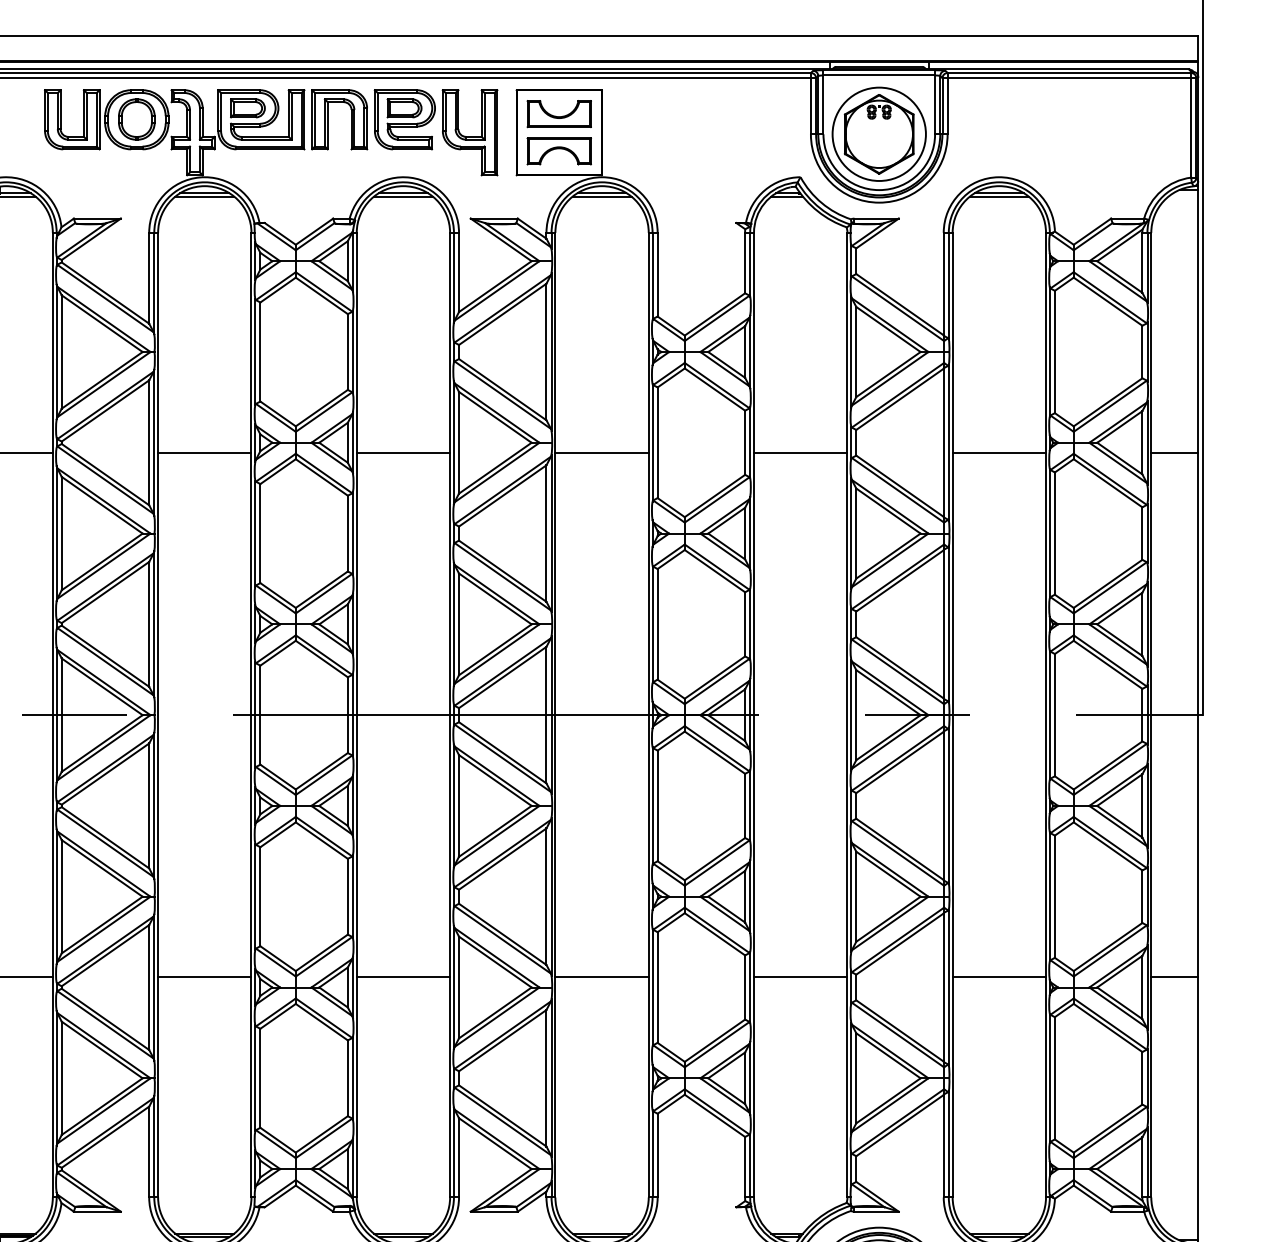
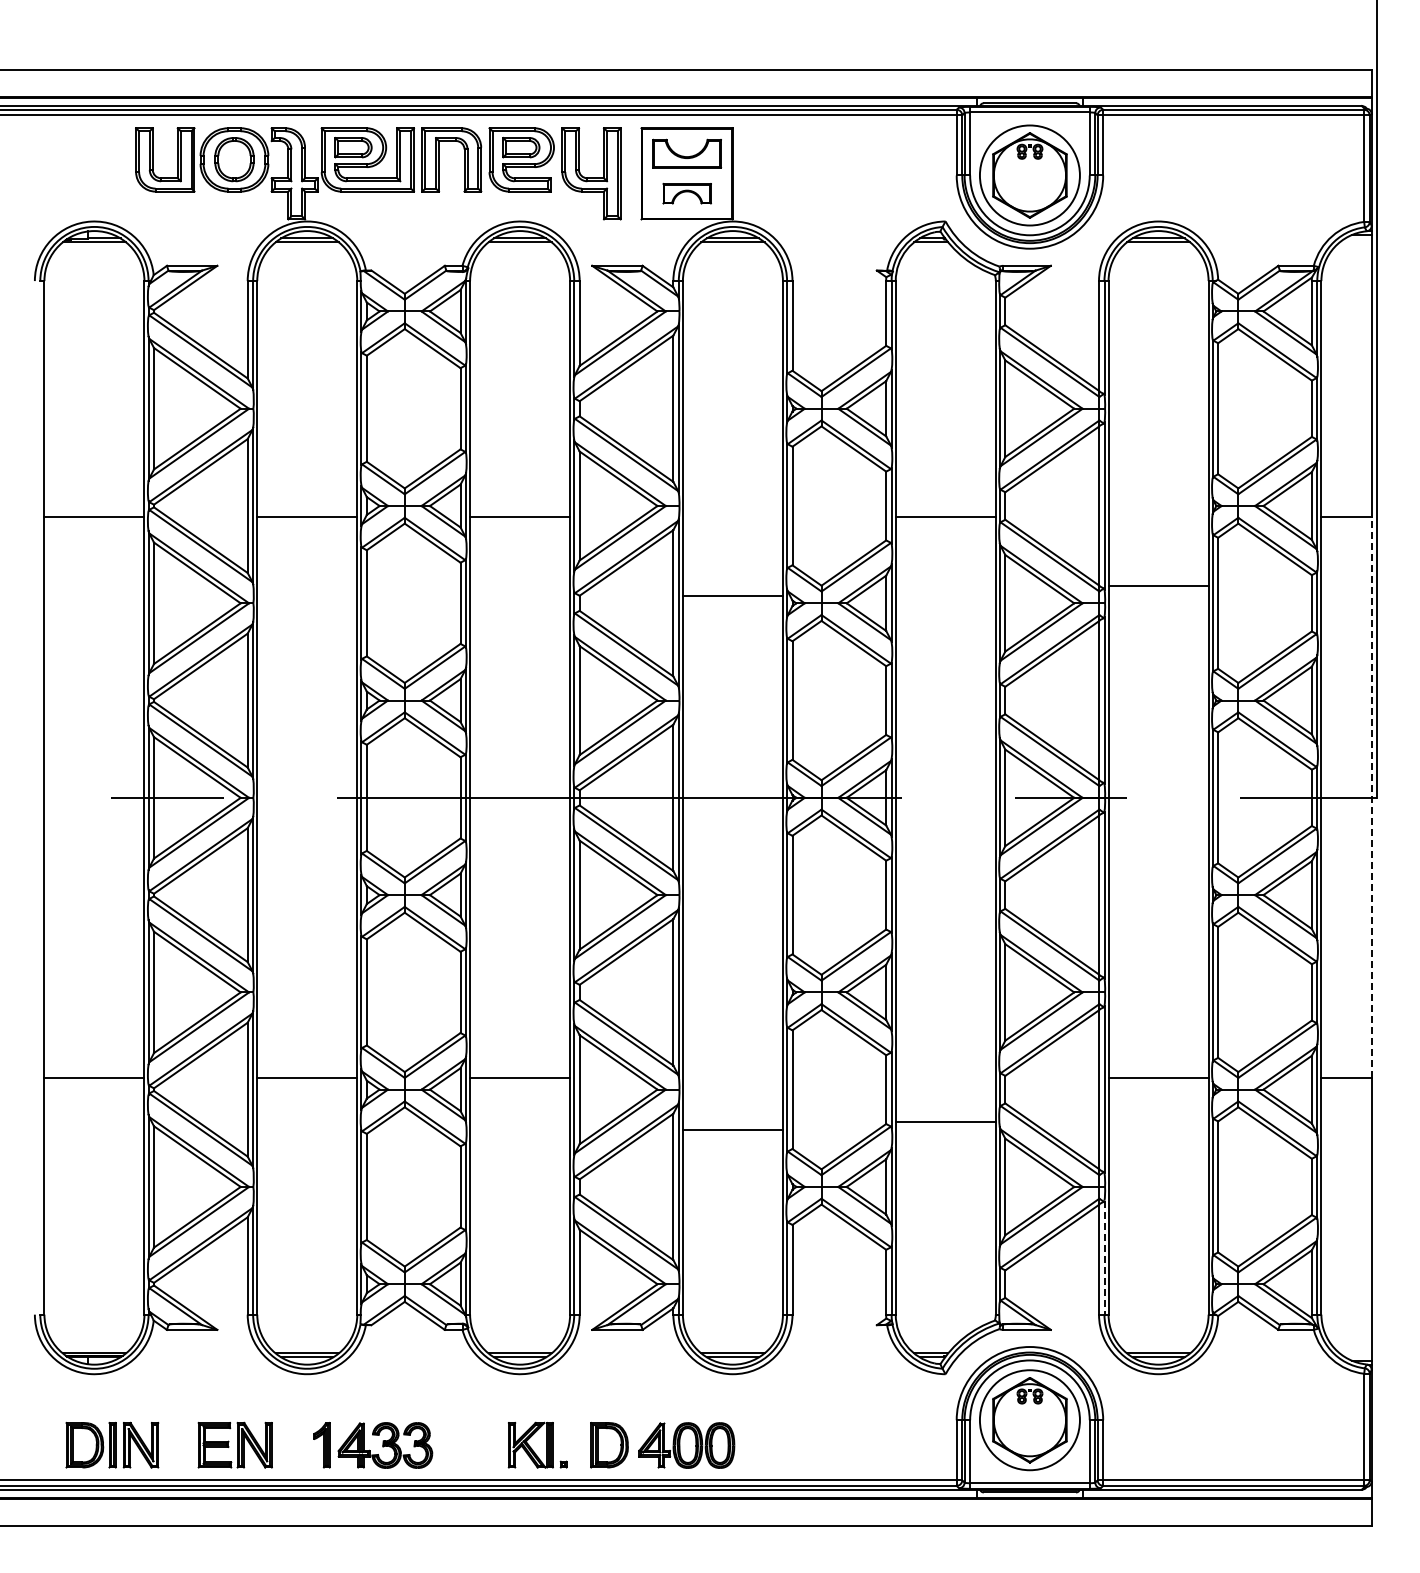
part: (559, 151) -> (687, 193), size x0.7
line: (601, 453) -> (732, 596), moved
line: (999, 453) -> (1158, 586), moved
line: (1198, 714) -> (1371, 797), solid -> dashed
line: (601, 977) -> (732, 1130), moved
line: (800, 977) -> (945, 1122), moved
line: (948, 1144) -> (1104, 1257), solid -> dashed

